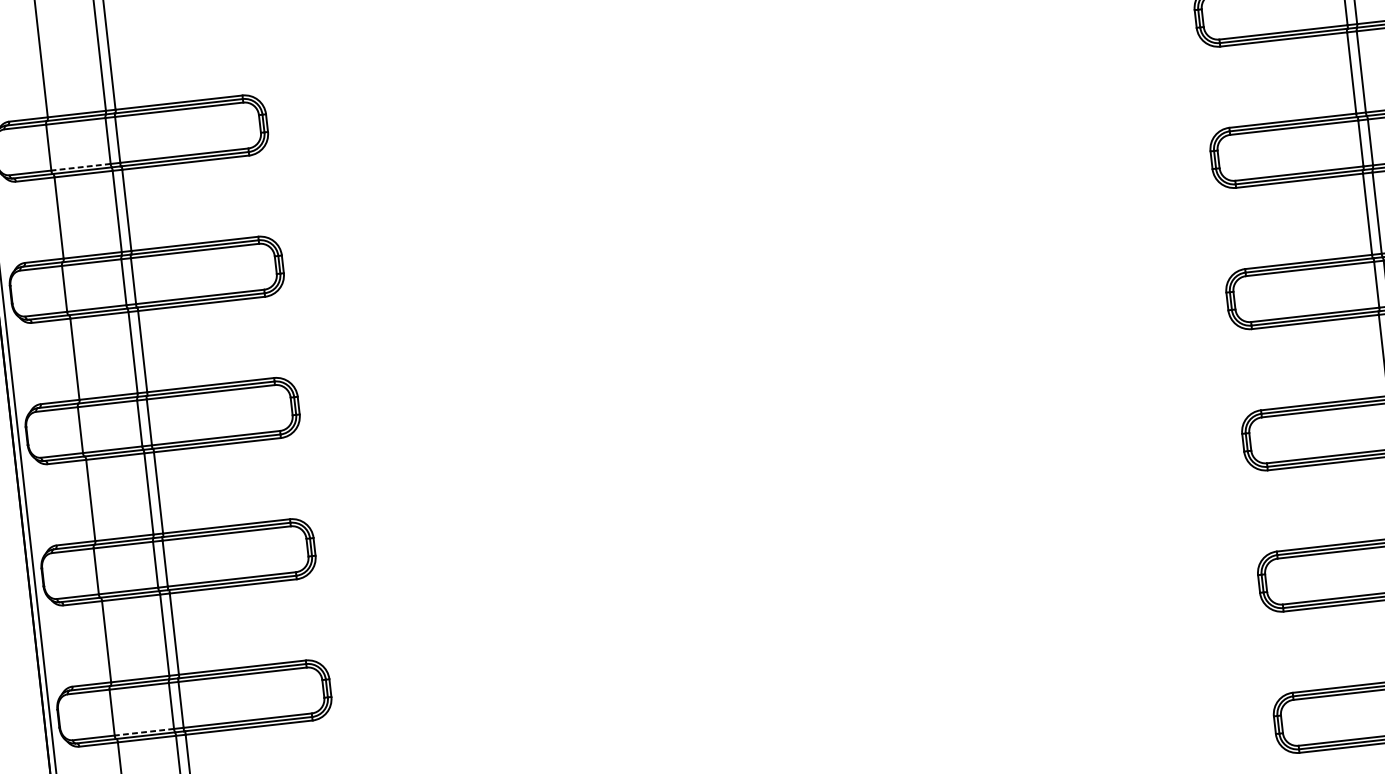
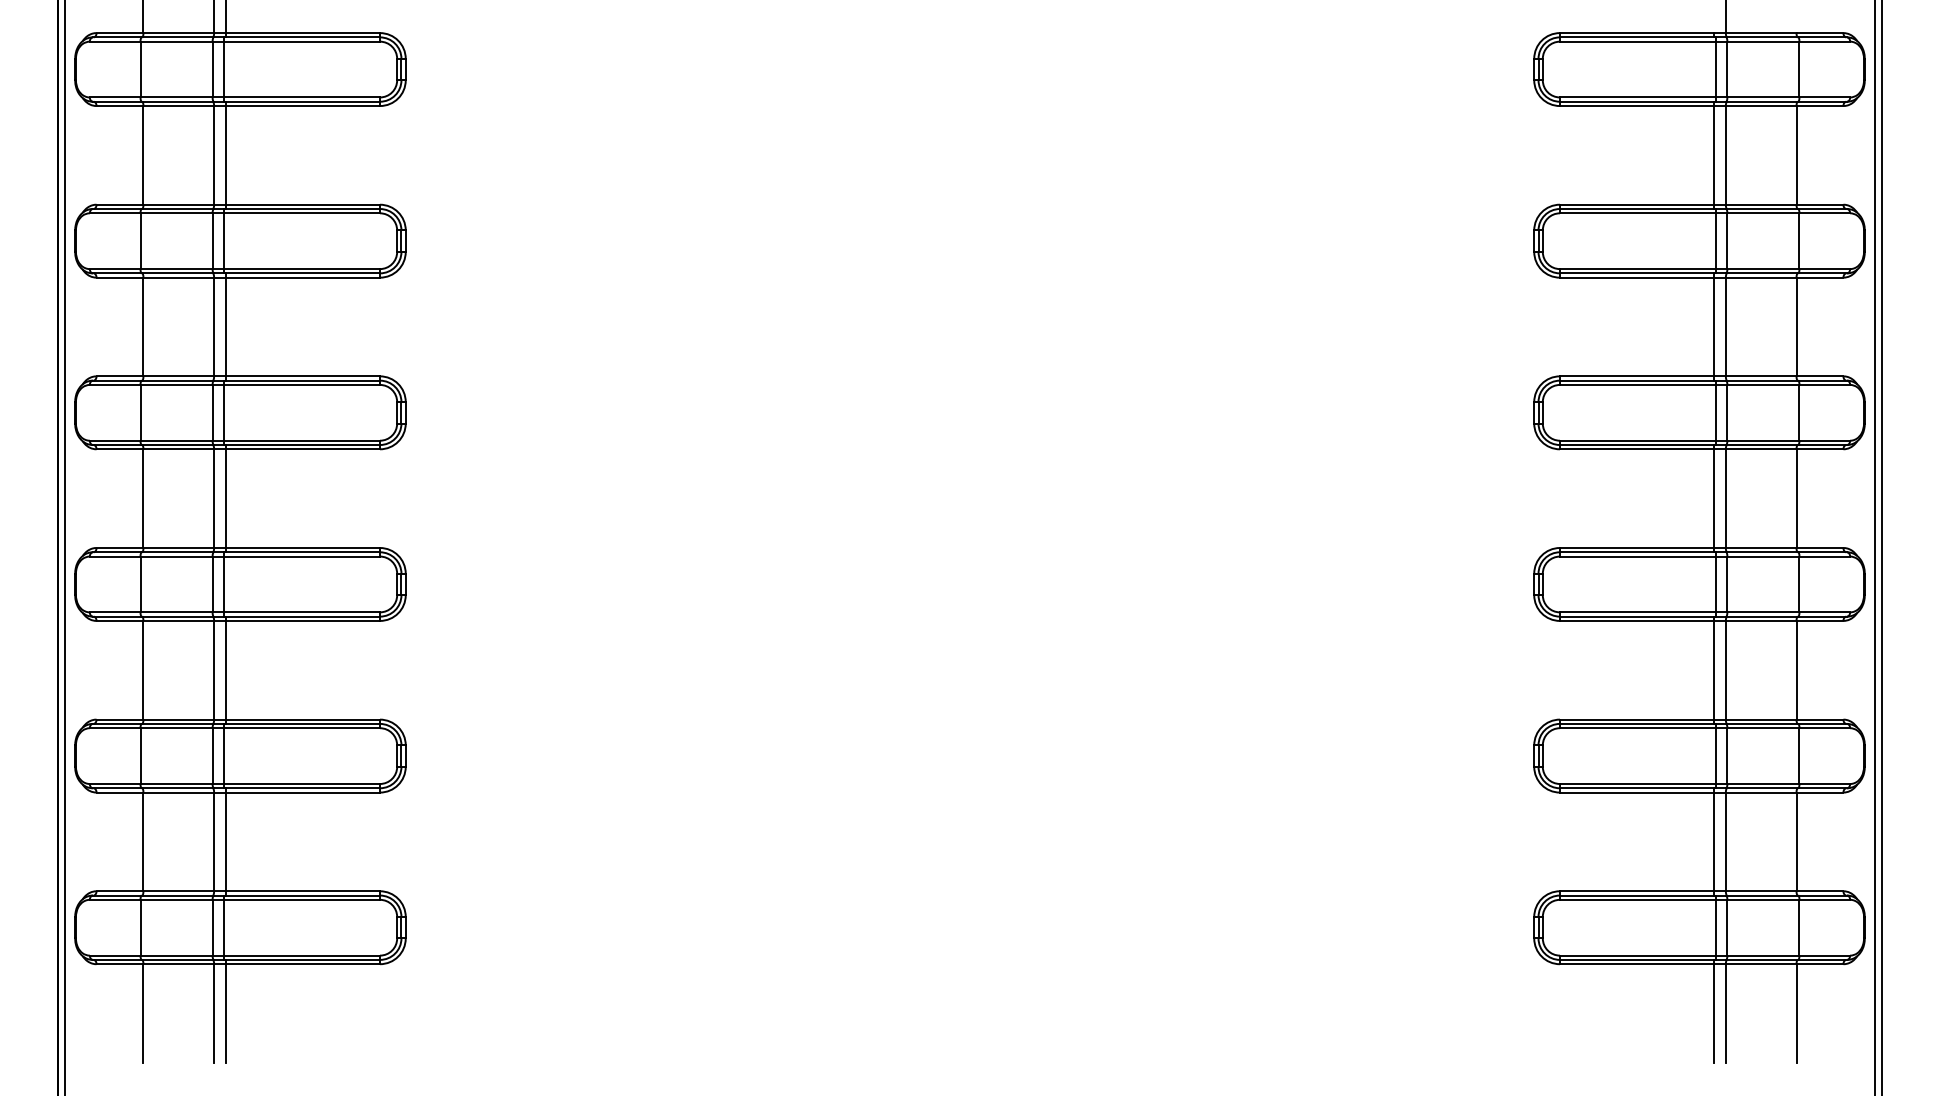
line: (80, 167) -> (176, 97), dashed -> solid
line: (144, 731) -> (176, 783), dashed -> solid

